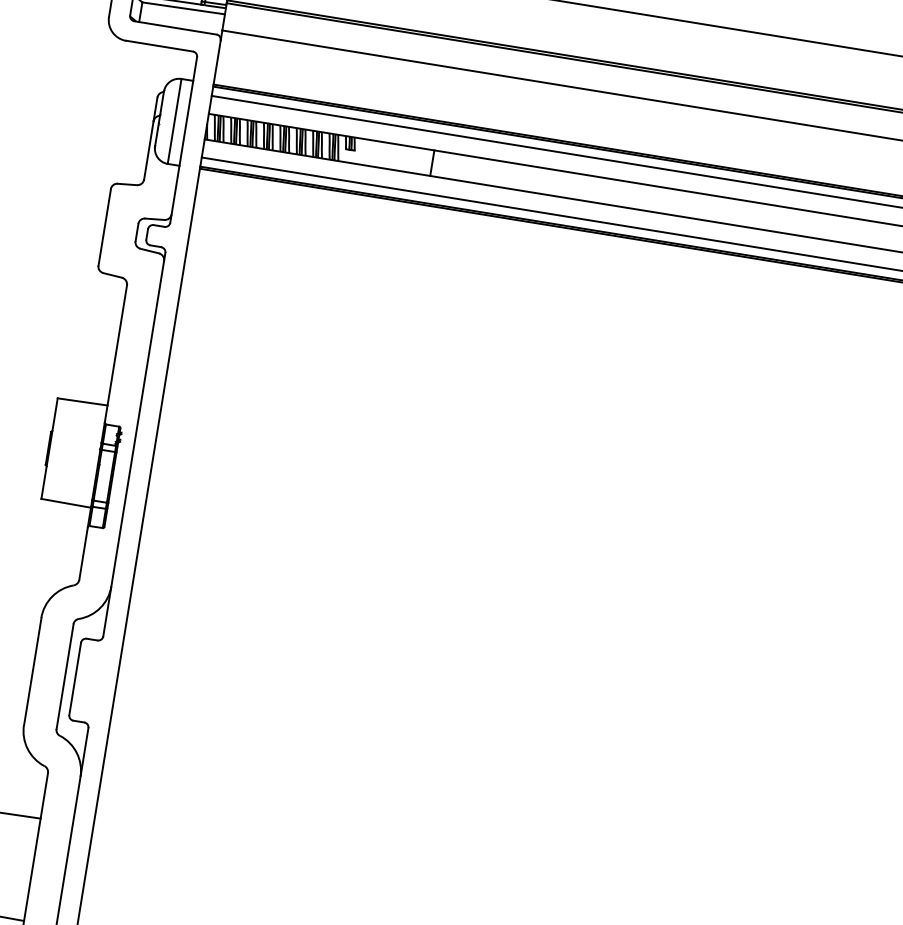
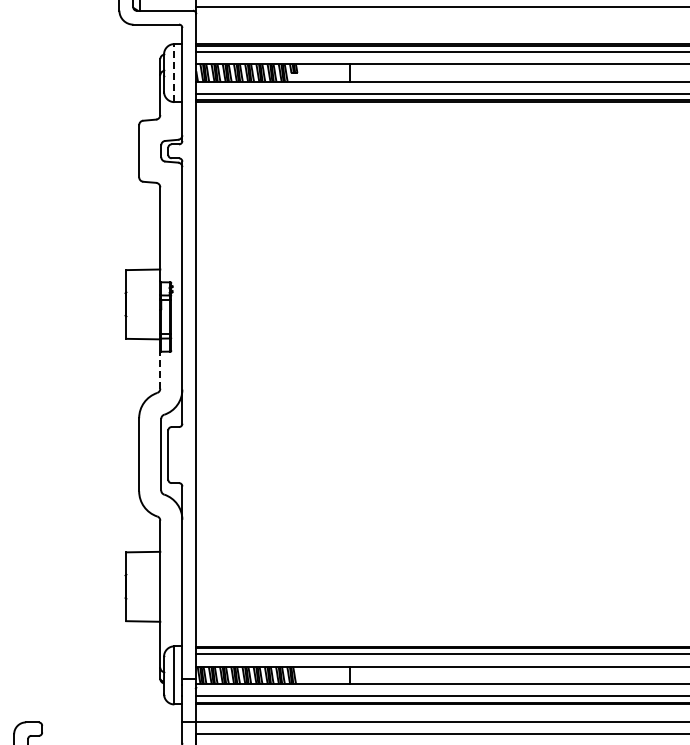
line: (174, 120) -> (174, 72), solid -> dashed
line: (83, 553) -> (160, 370), solid -> dashed

